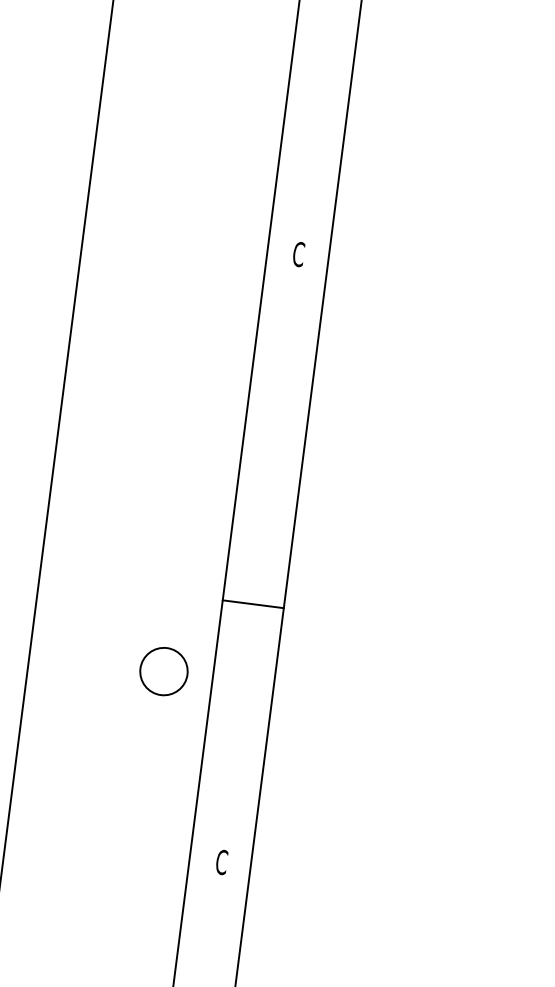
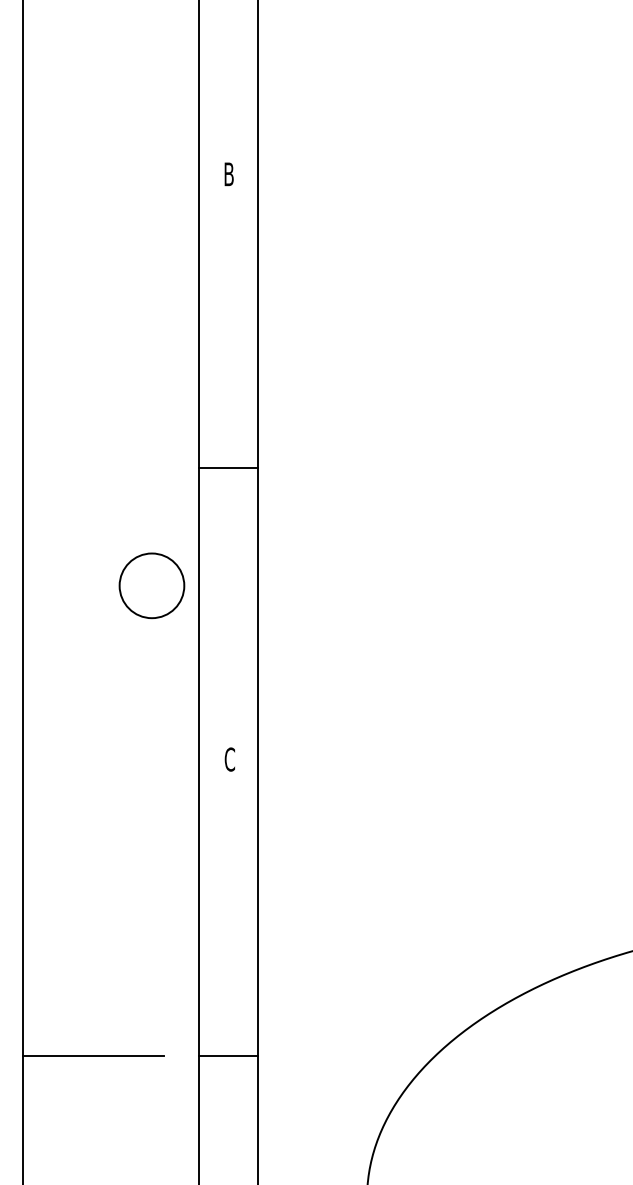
text: (298, 254) -> (228, 174), C -> B
line: (253, 604) -> (228, 468), moved
circle: (163, 671) -> (151, 585), size x1.43

